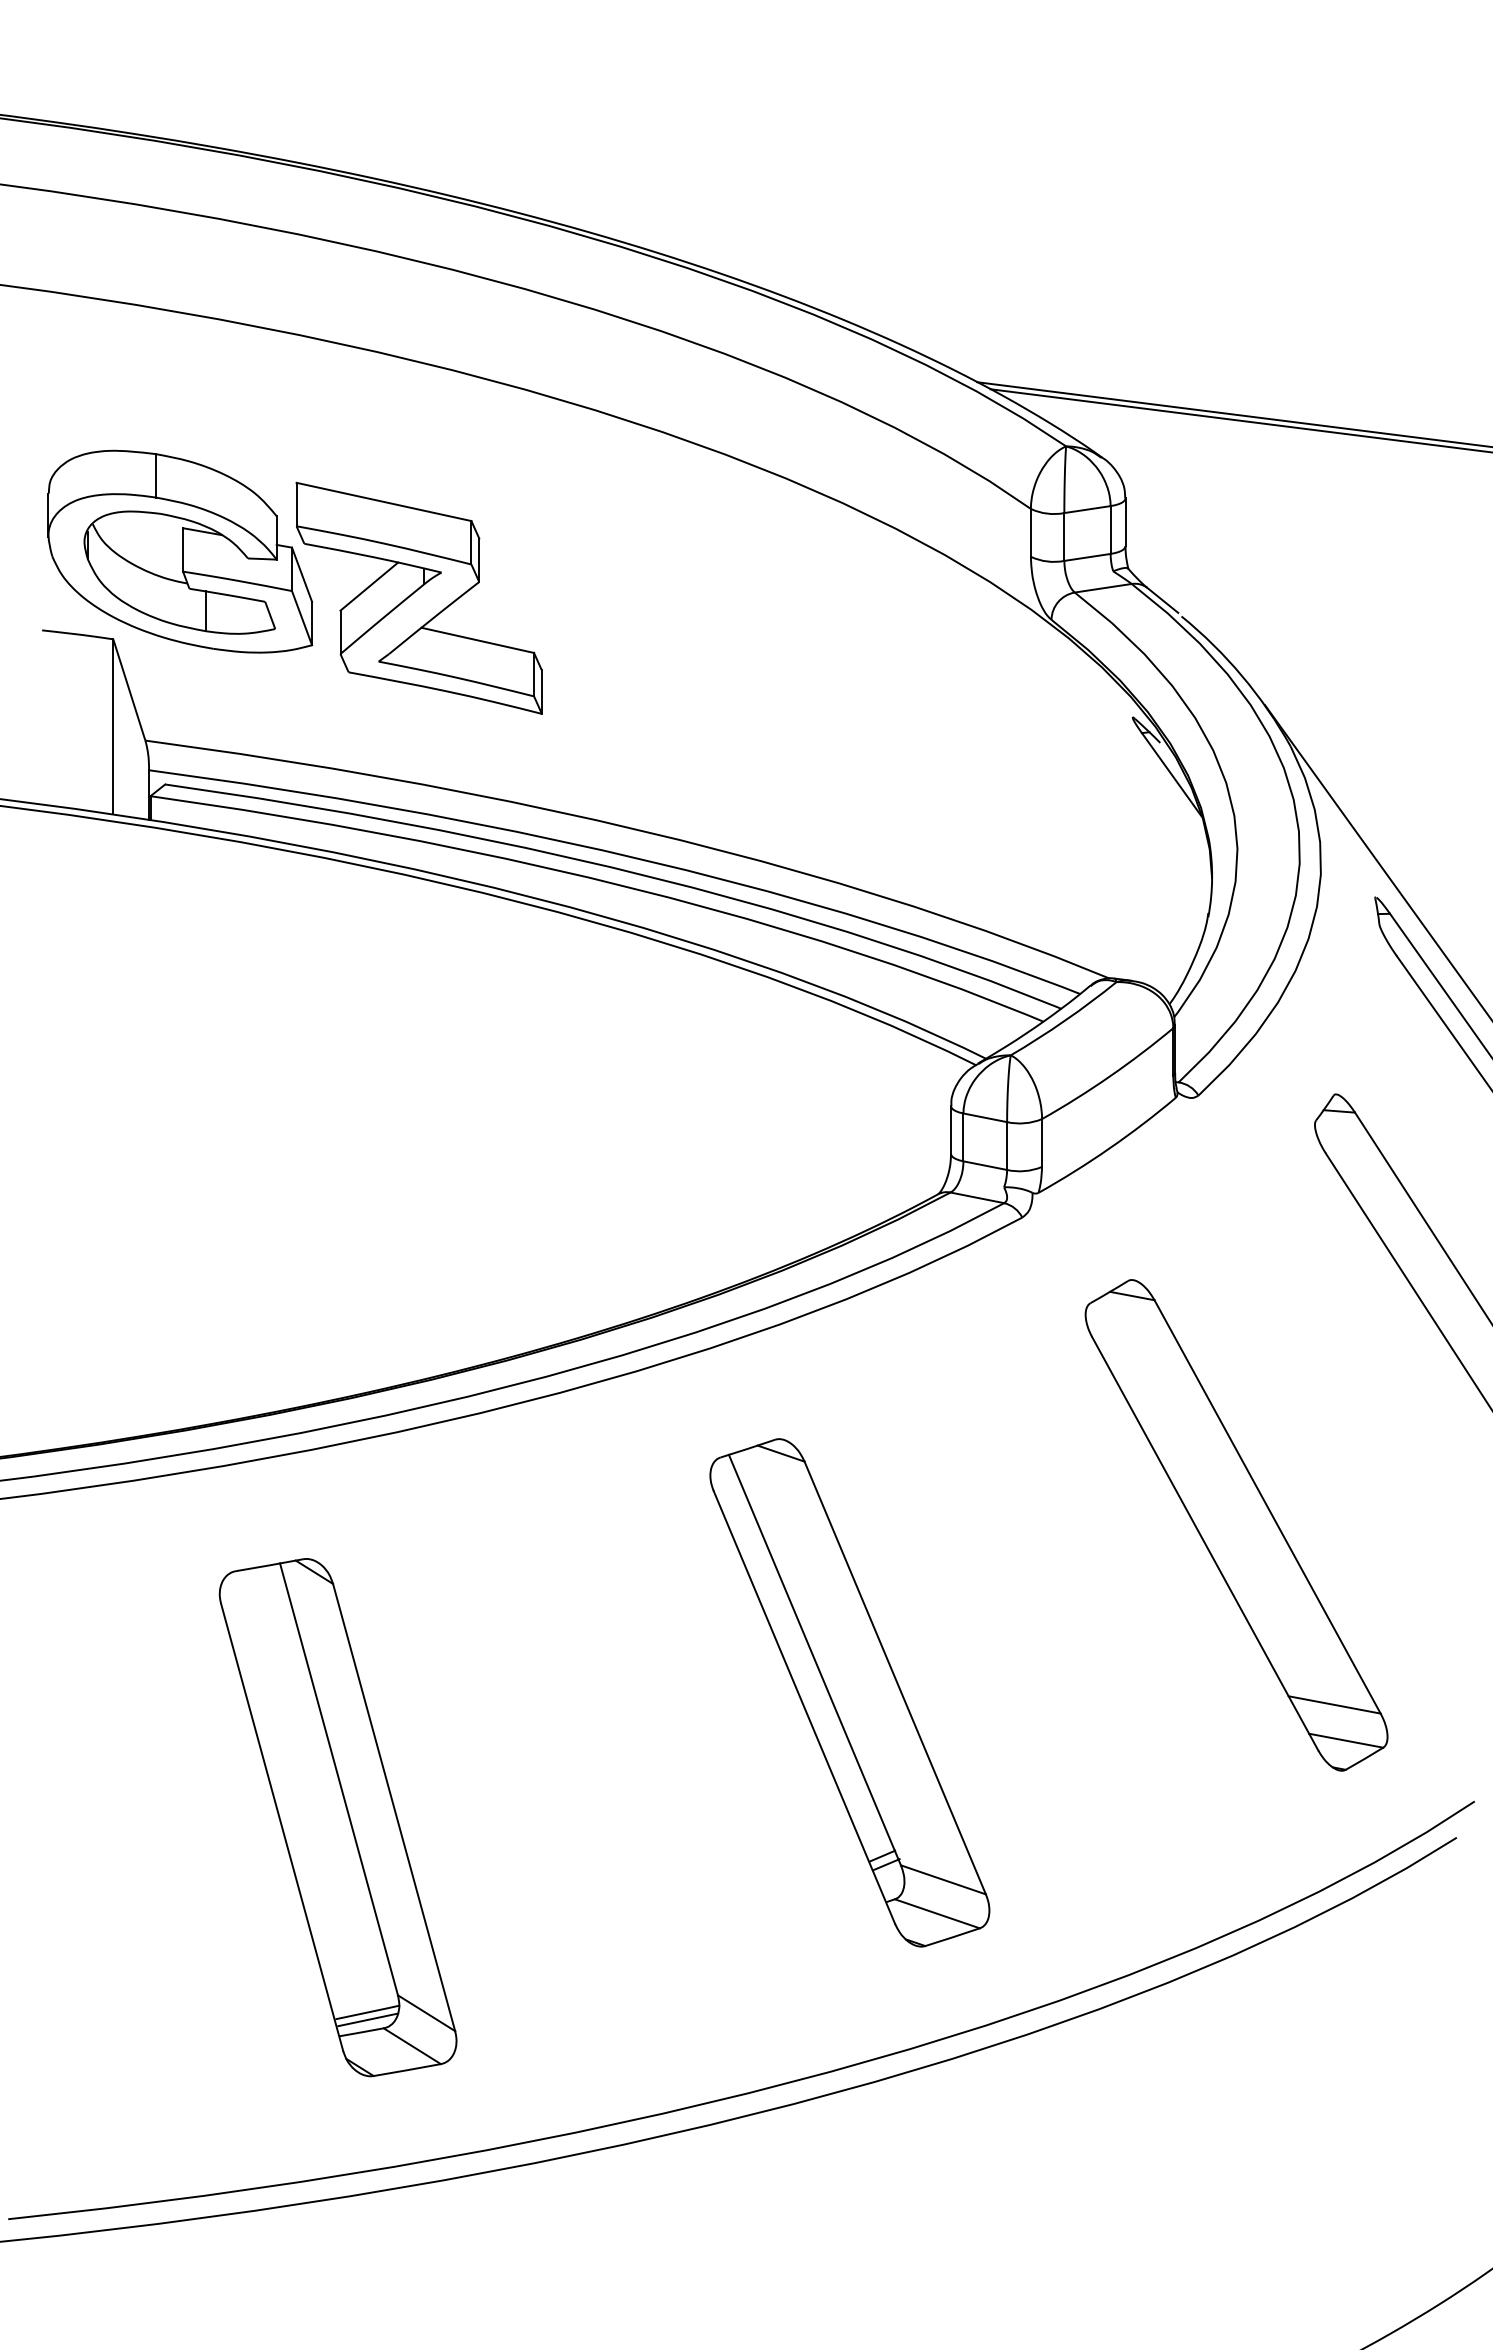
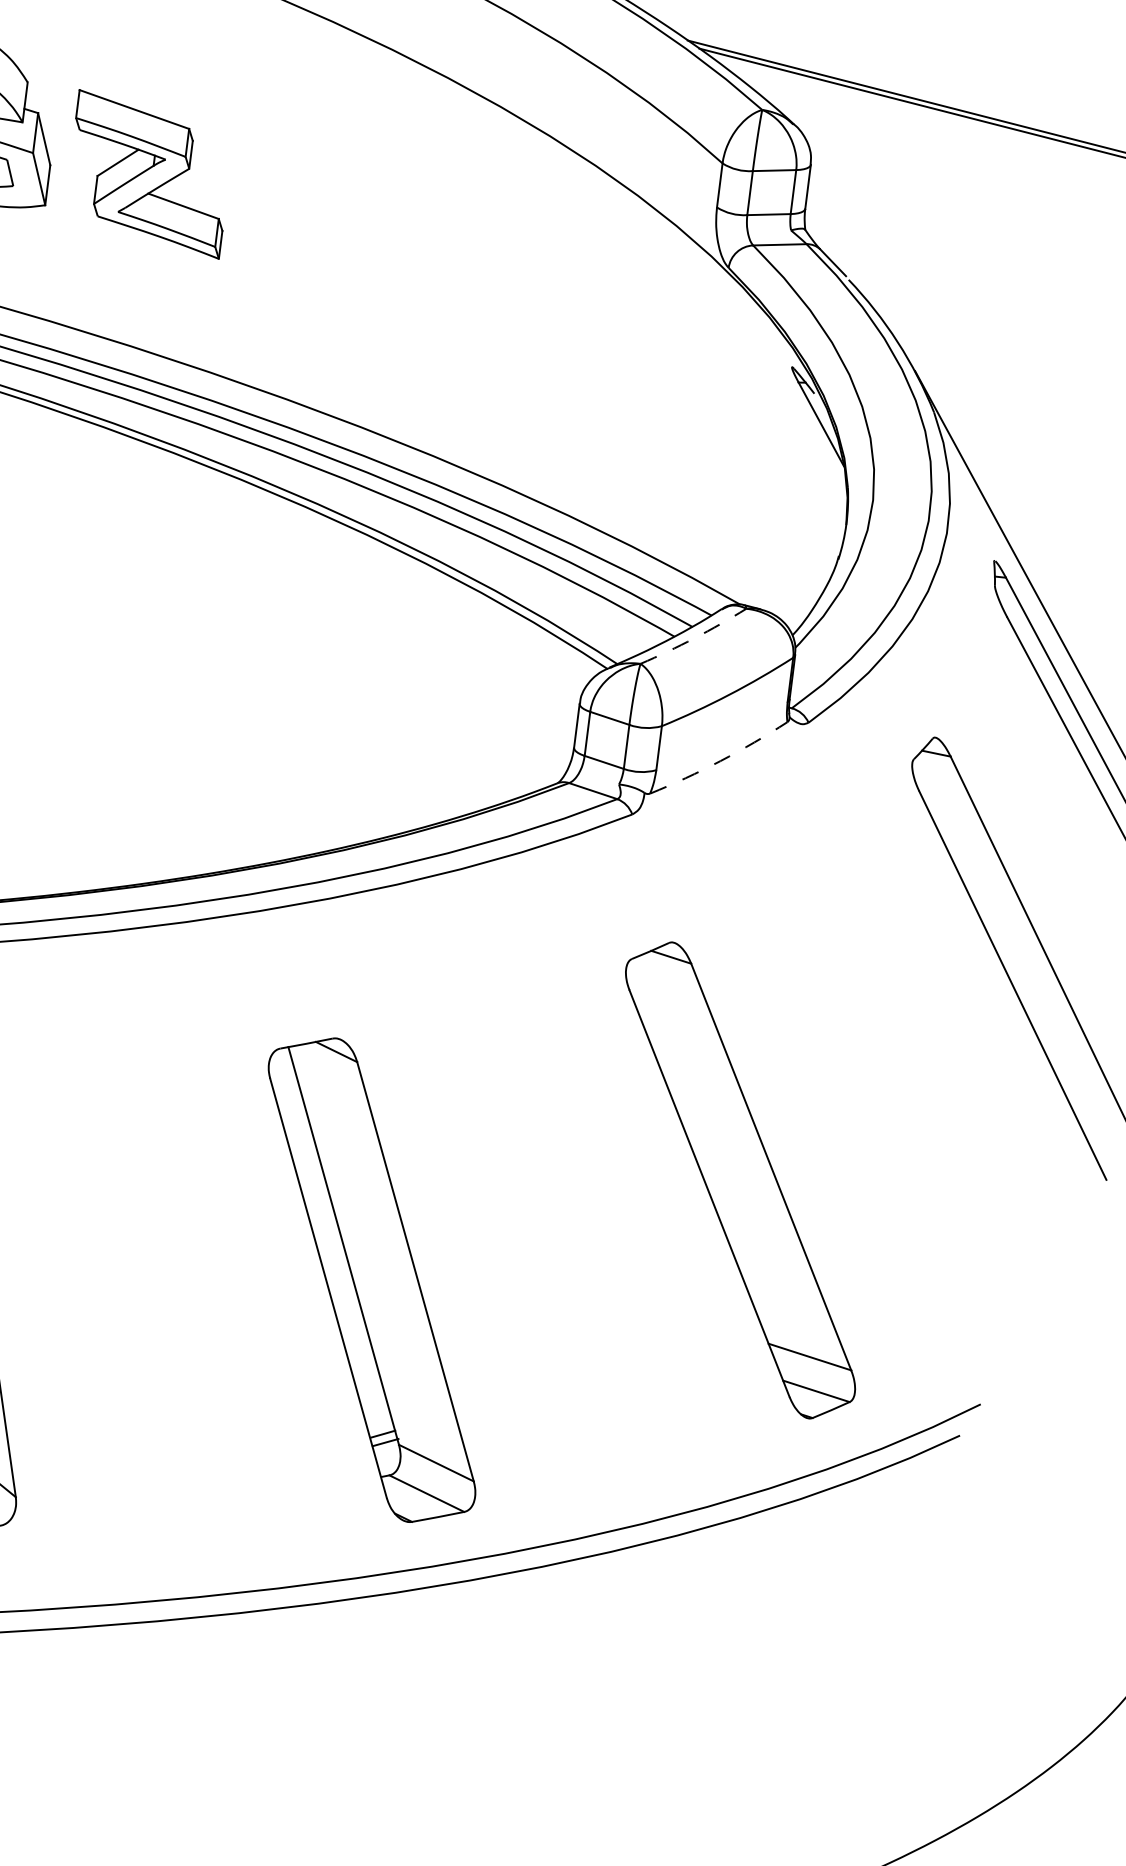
part: (418, 597) -> (148, 173), size x0.7
arc: (1065, 1020) -> (694, 638), solid -> dashed
arc: (1109, 1148) -> (720, 761), solid -> dashed
part: (1236, 1525) -> (740, 1180), moved
part: (849, 1692) -> (371, 1279), moved

